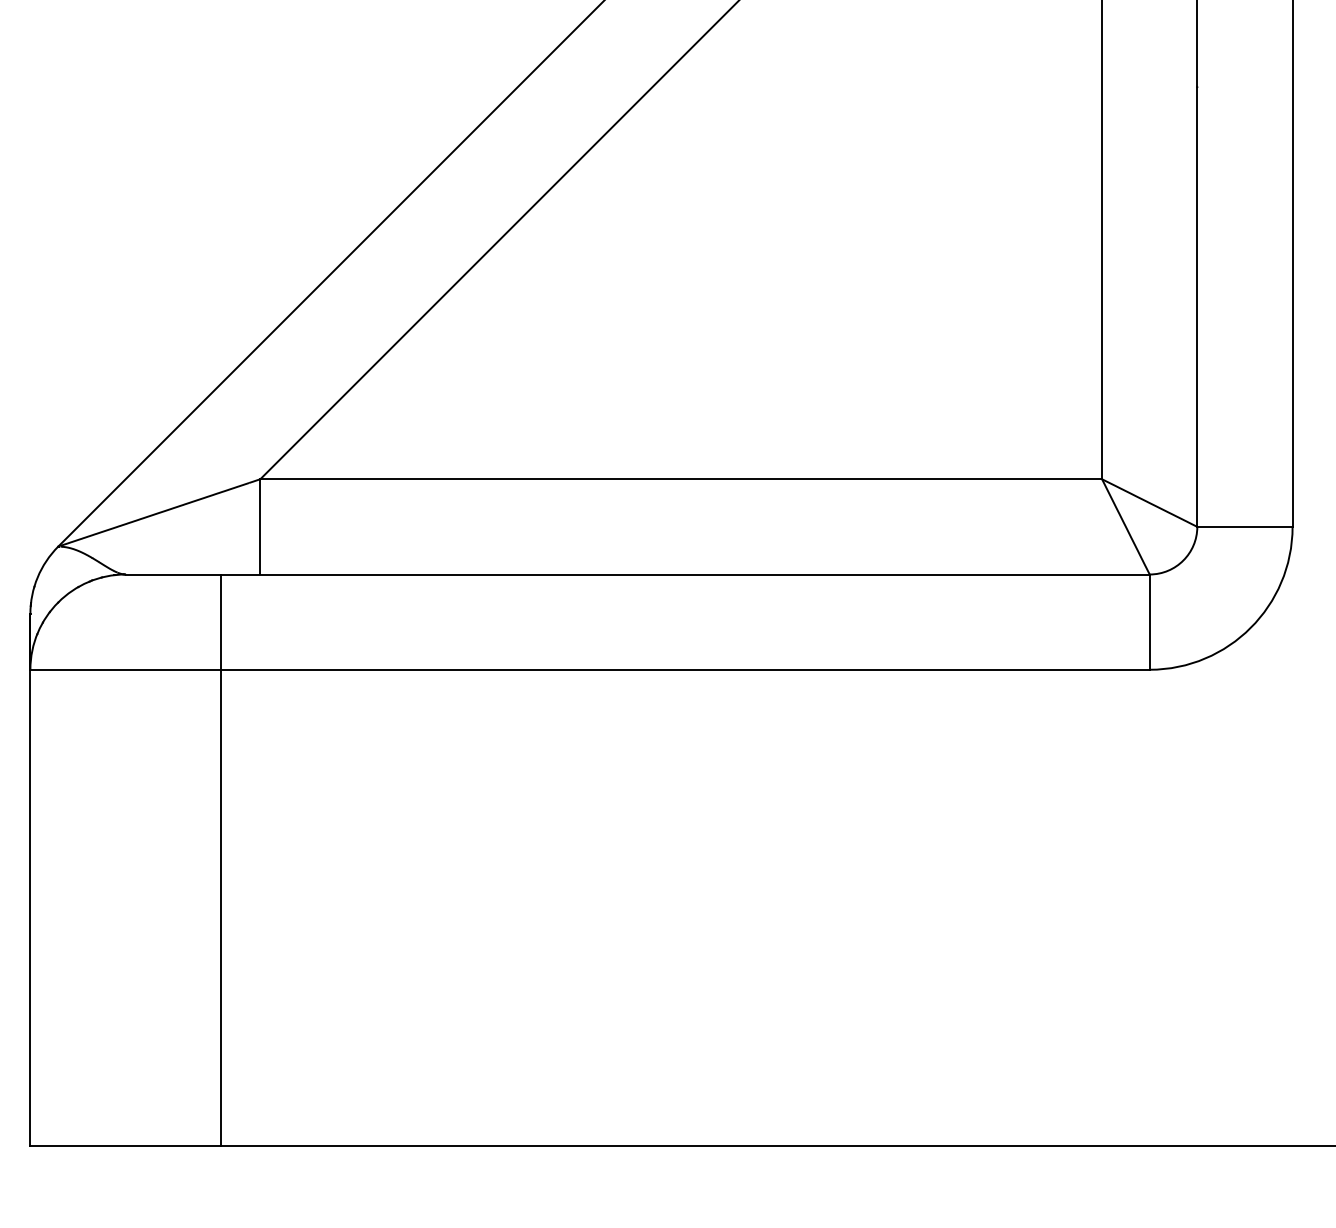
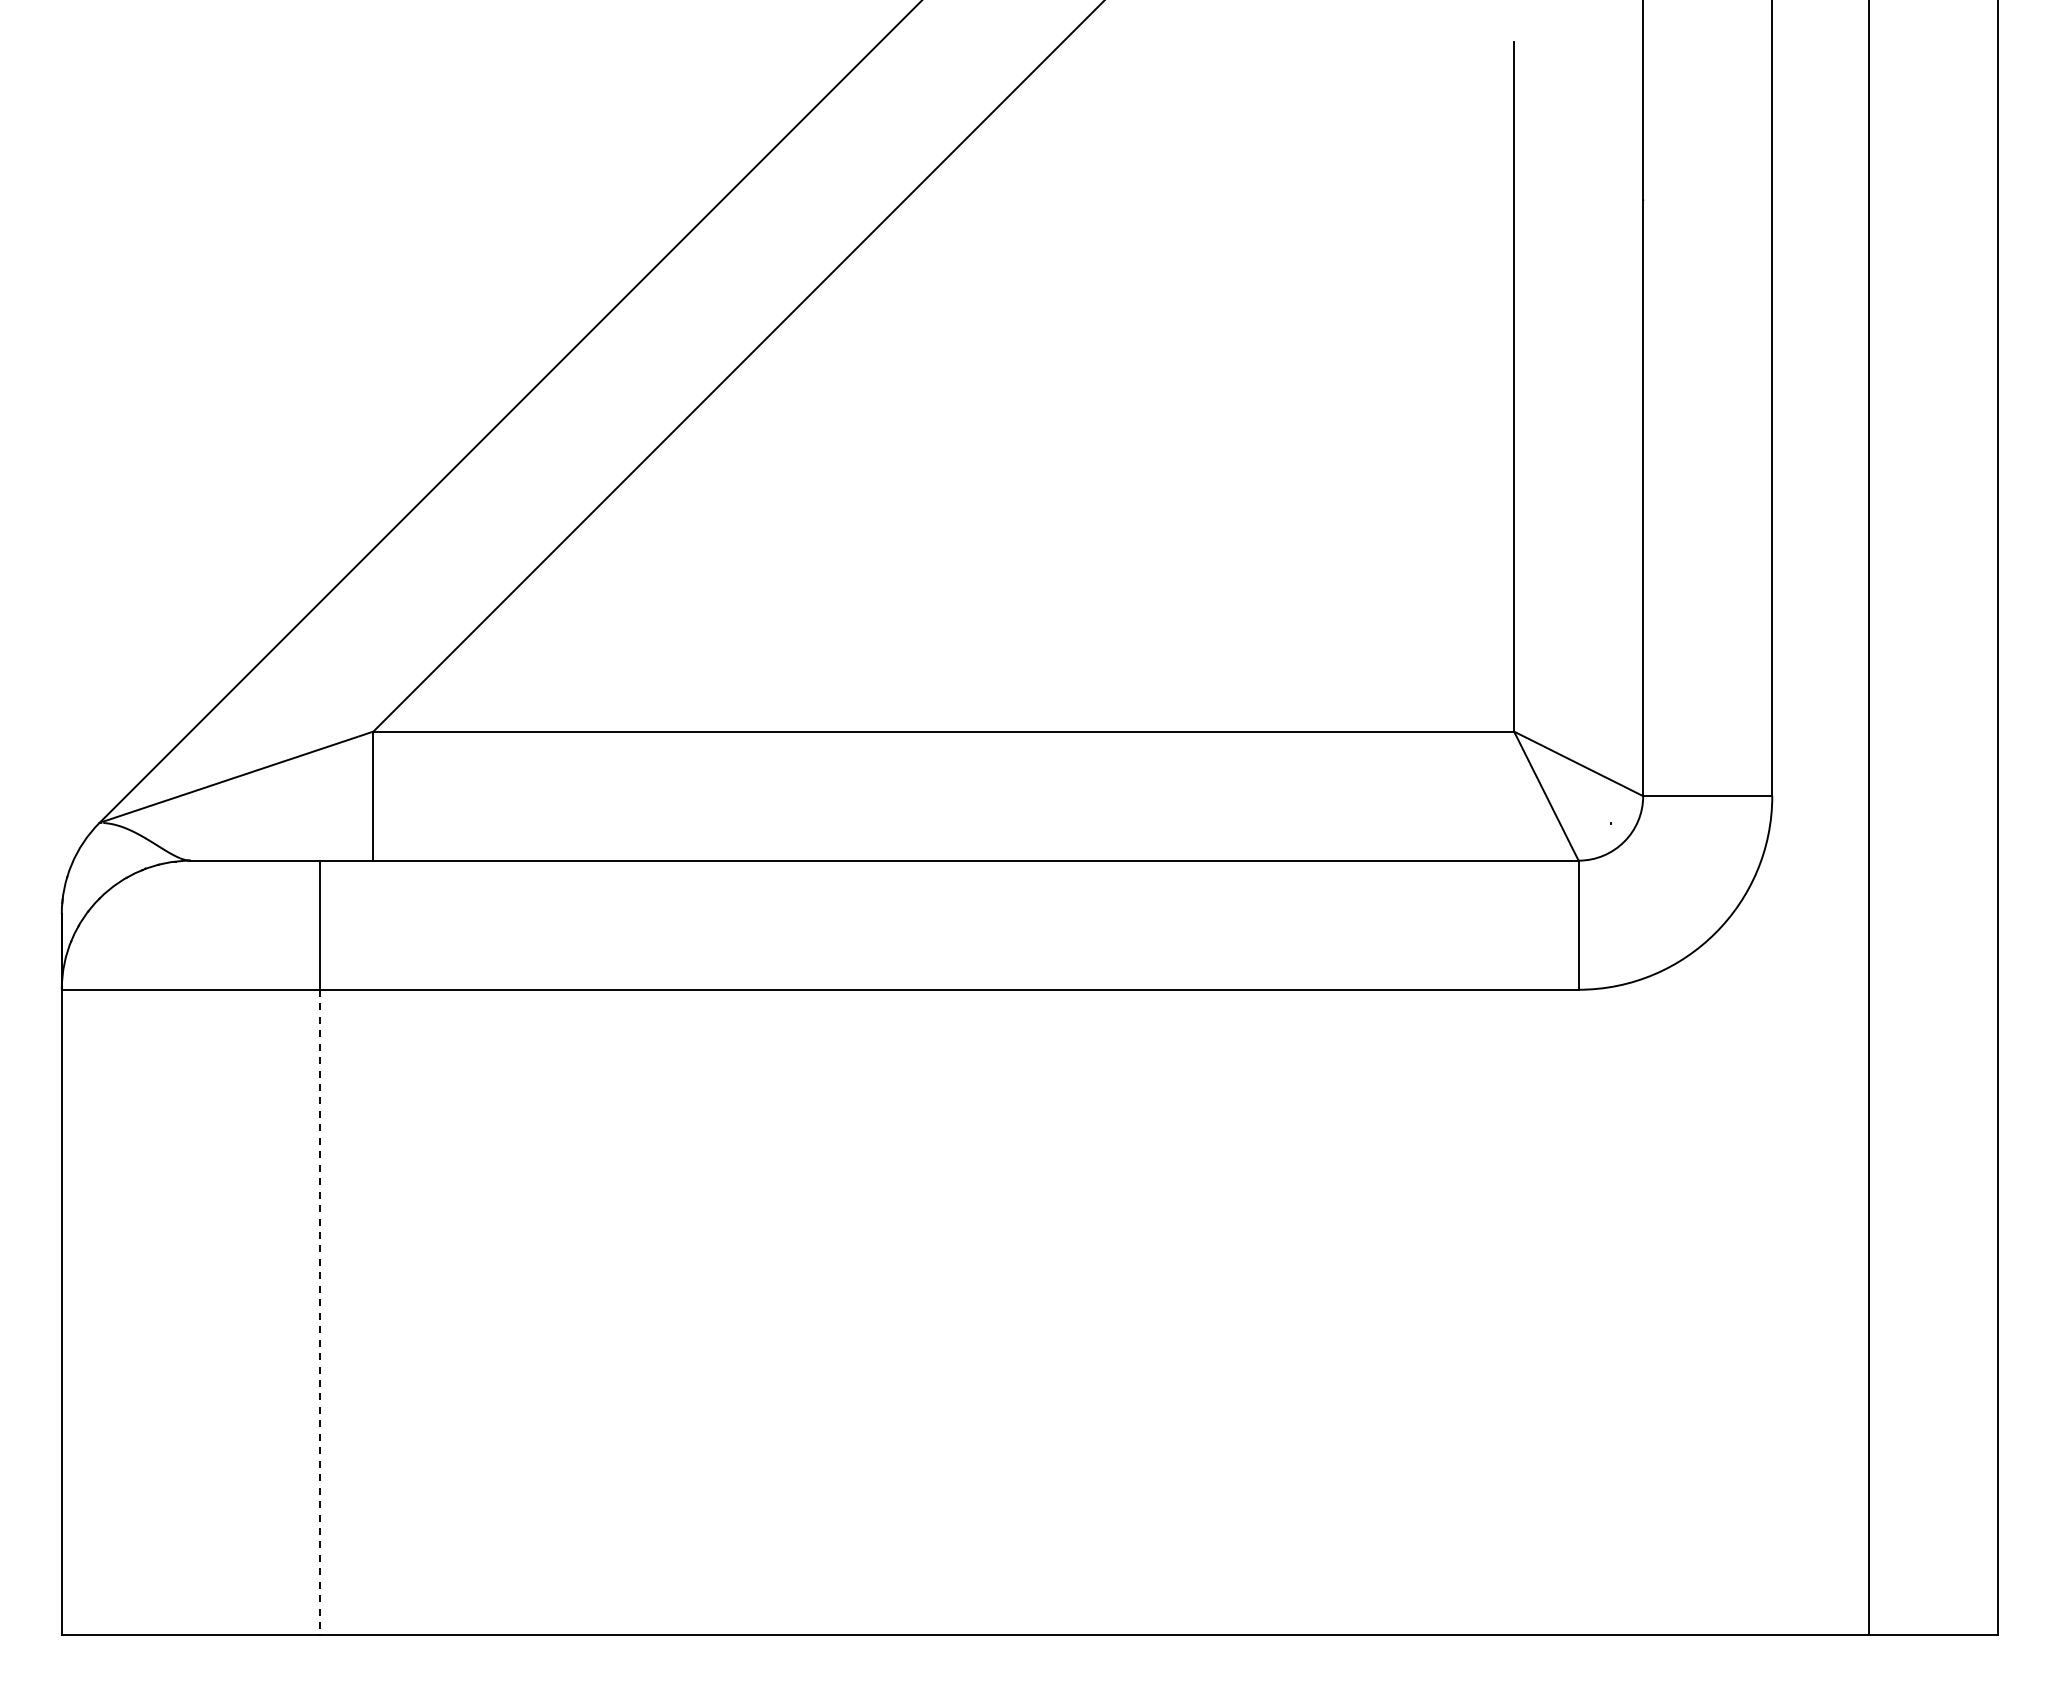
line: (220, 907) -> (319, 1312), solid -> dashed

